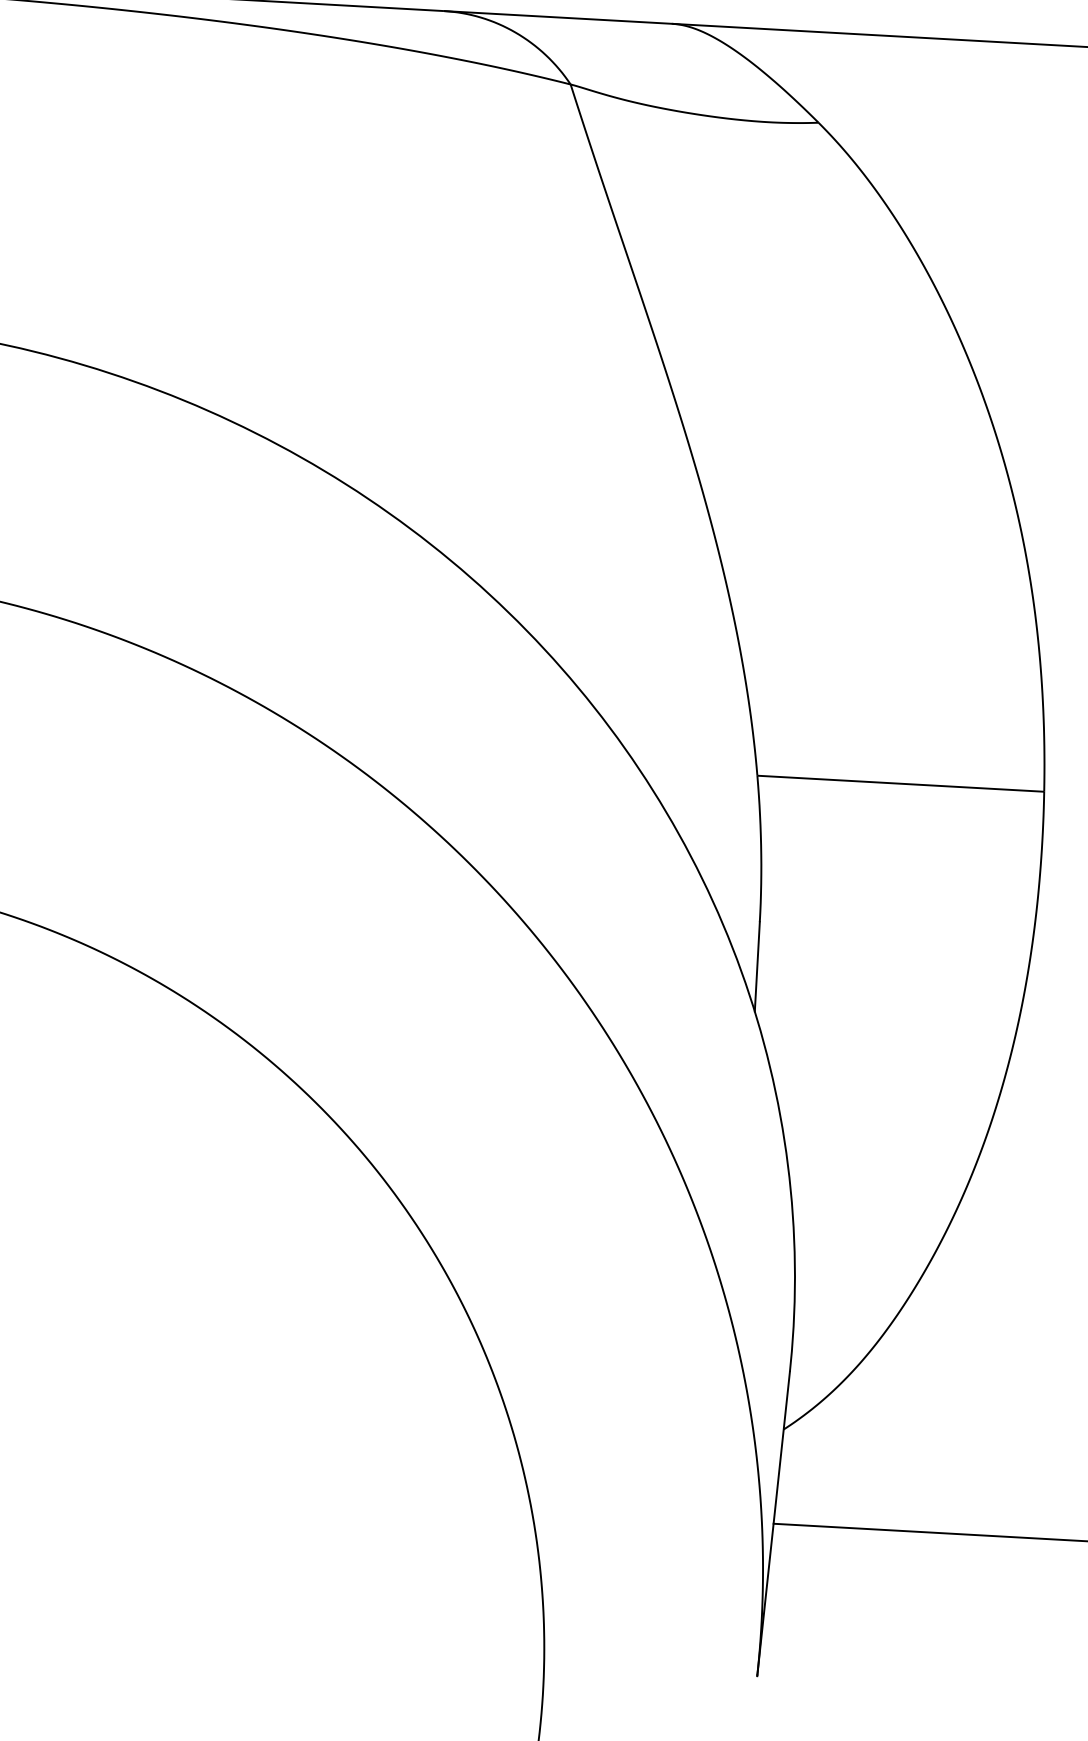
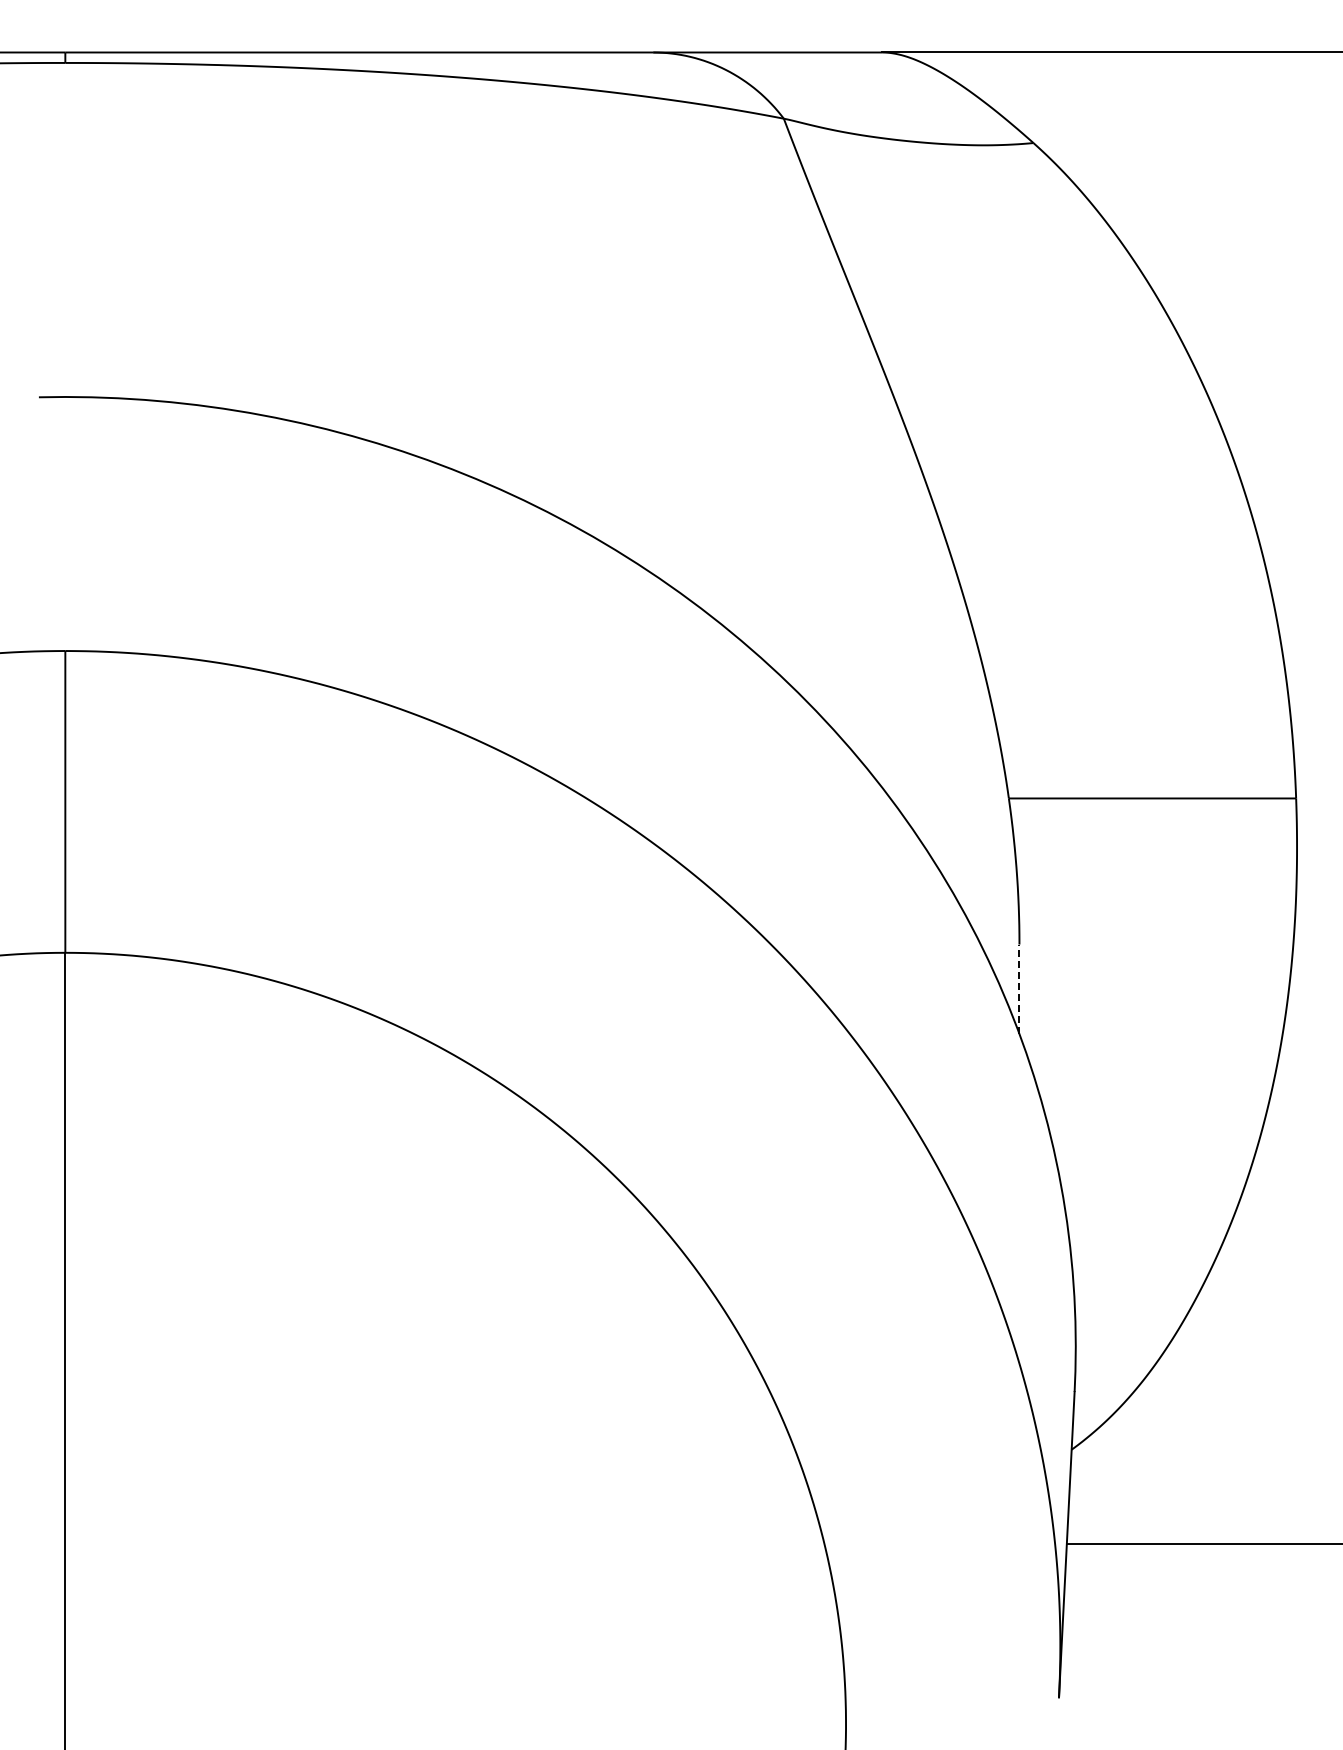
line: (757, 967) -> (1019, 989), solid -> dashed

